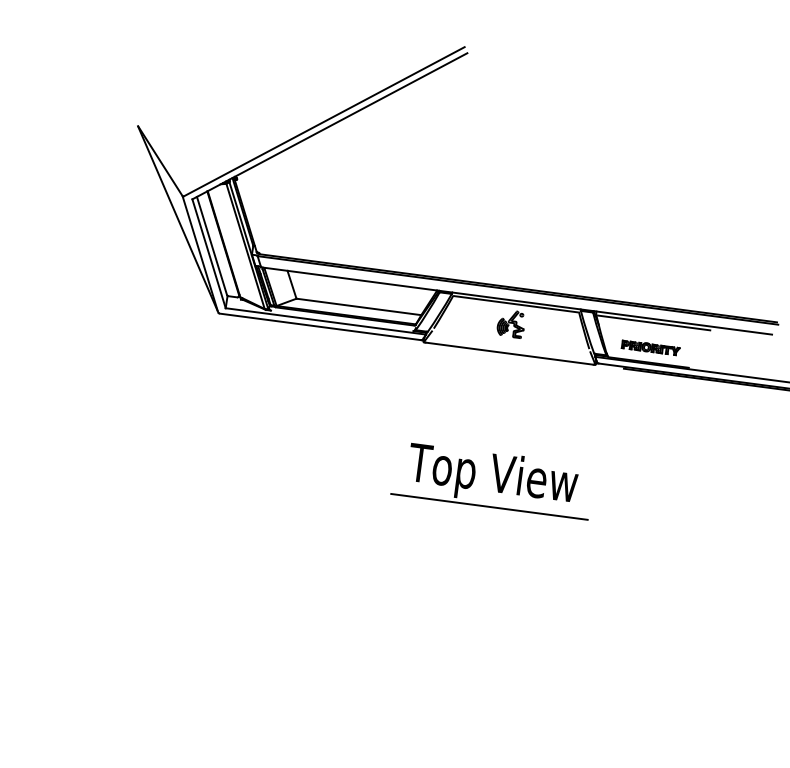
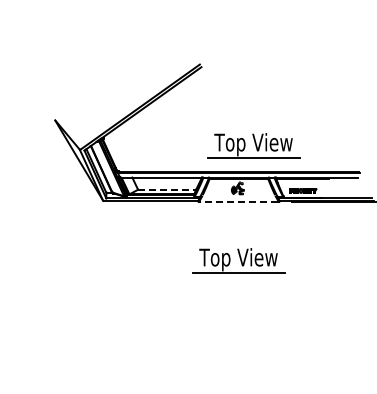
part: (556, 236) -> (253, 145), added
line: (357, 306) -> (166, 189), solid -> dashed
line: (508, 354) -> (238, 202), solid -> dashed

